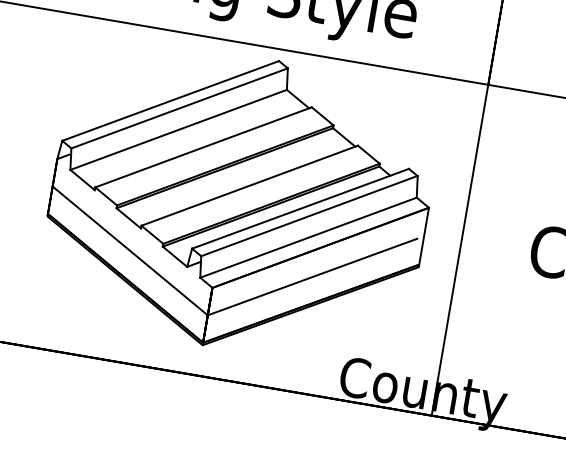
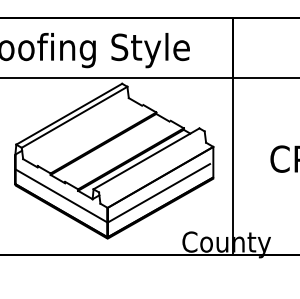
line: (177, 129) -> (75, 128), removed
line: (203, 145) -> (90, 134), removed
line: (249, 183) -> (117, 150), removed
line: (308, 215) -> (151, 161), removed
line: (309, 236) -> (153, 172), removed

